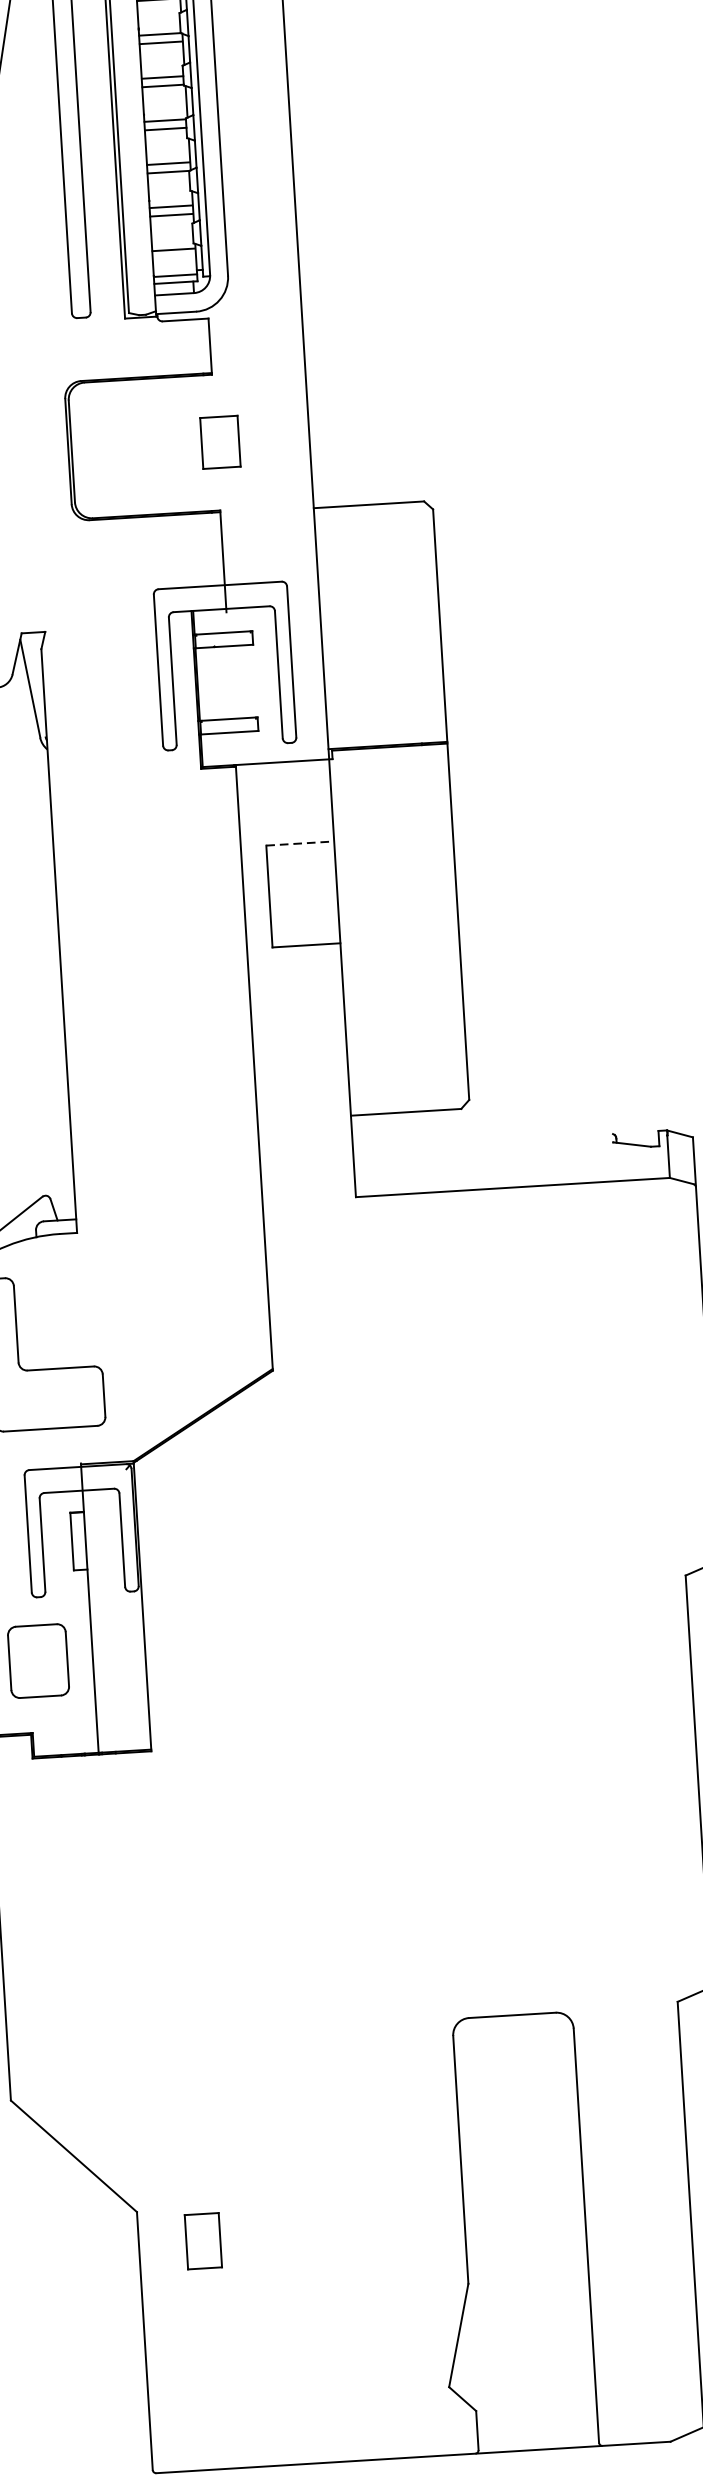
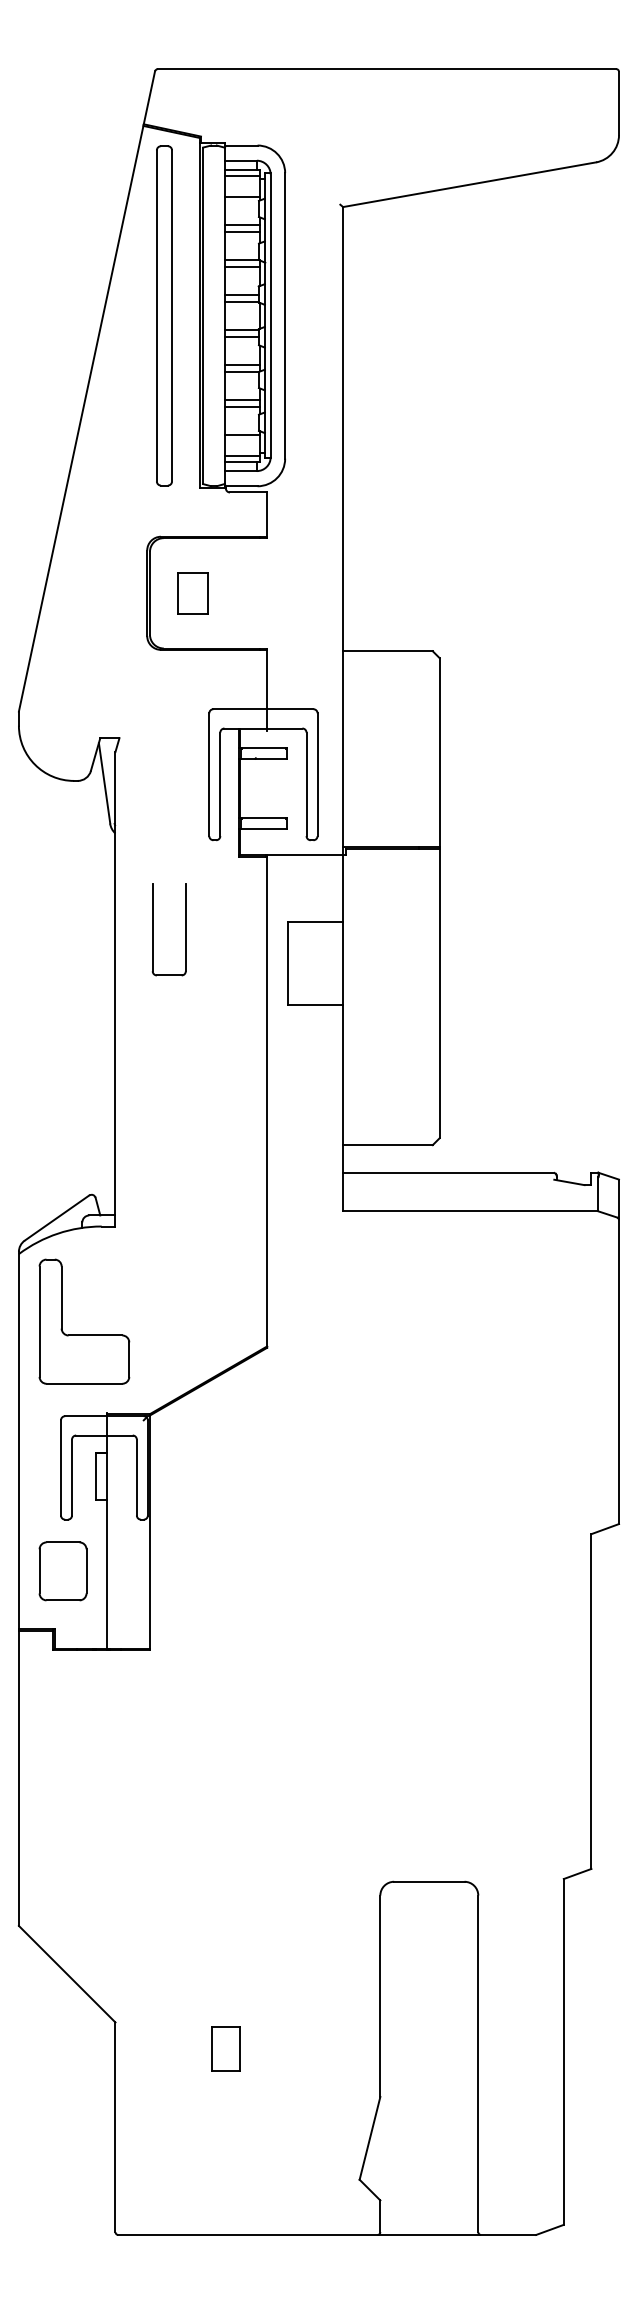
part: (220, 442) -> (192, 593), moved
line: (300, 843) -> (315, 922), dashed -> solid
part: (101, 864) -> (153, 929), added
line: (481, 1141) -> (447, 1172), added
part: (202, 2240) -> (225, 2048), moved

